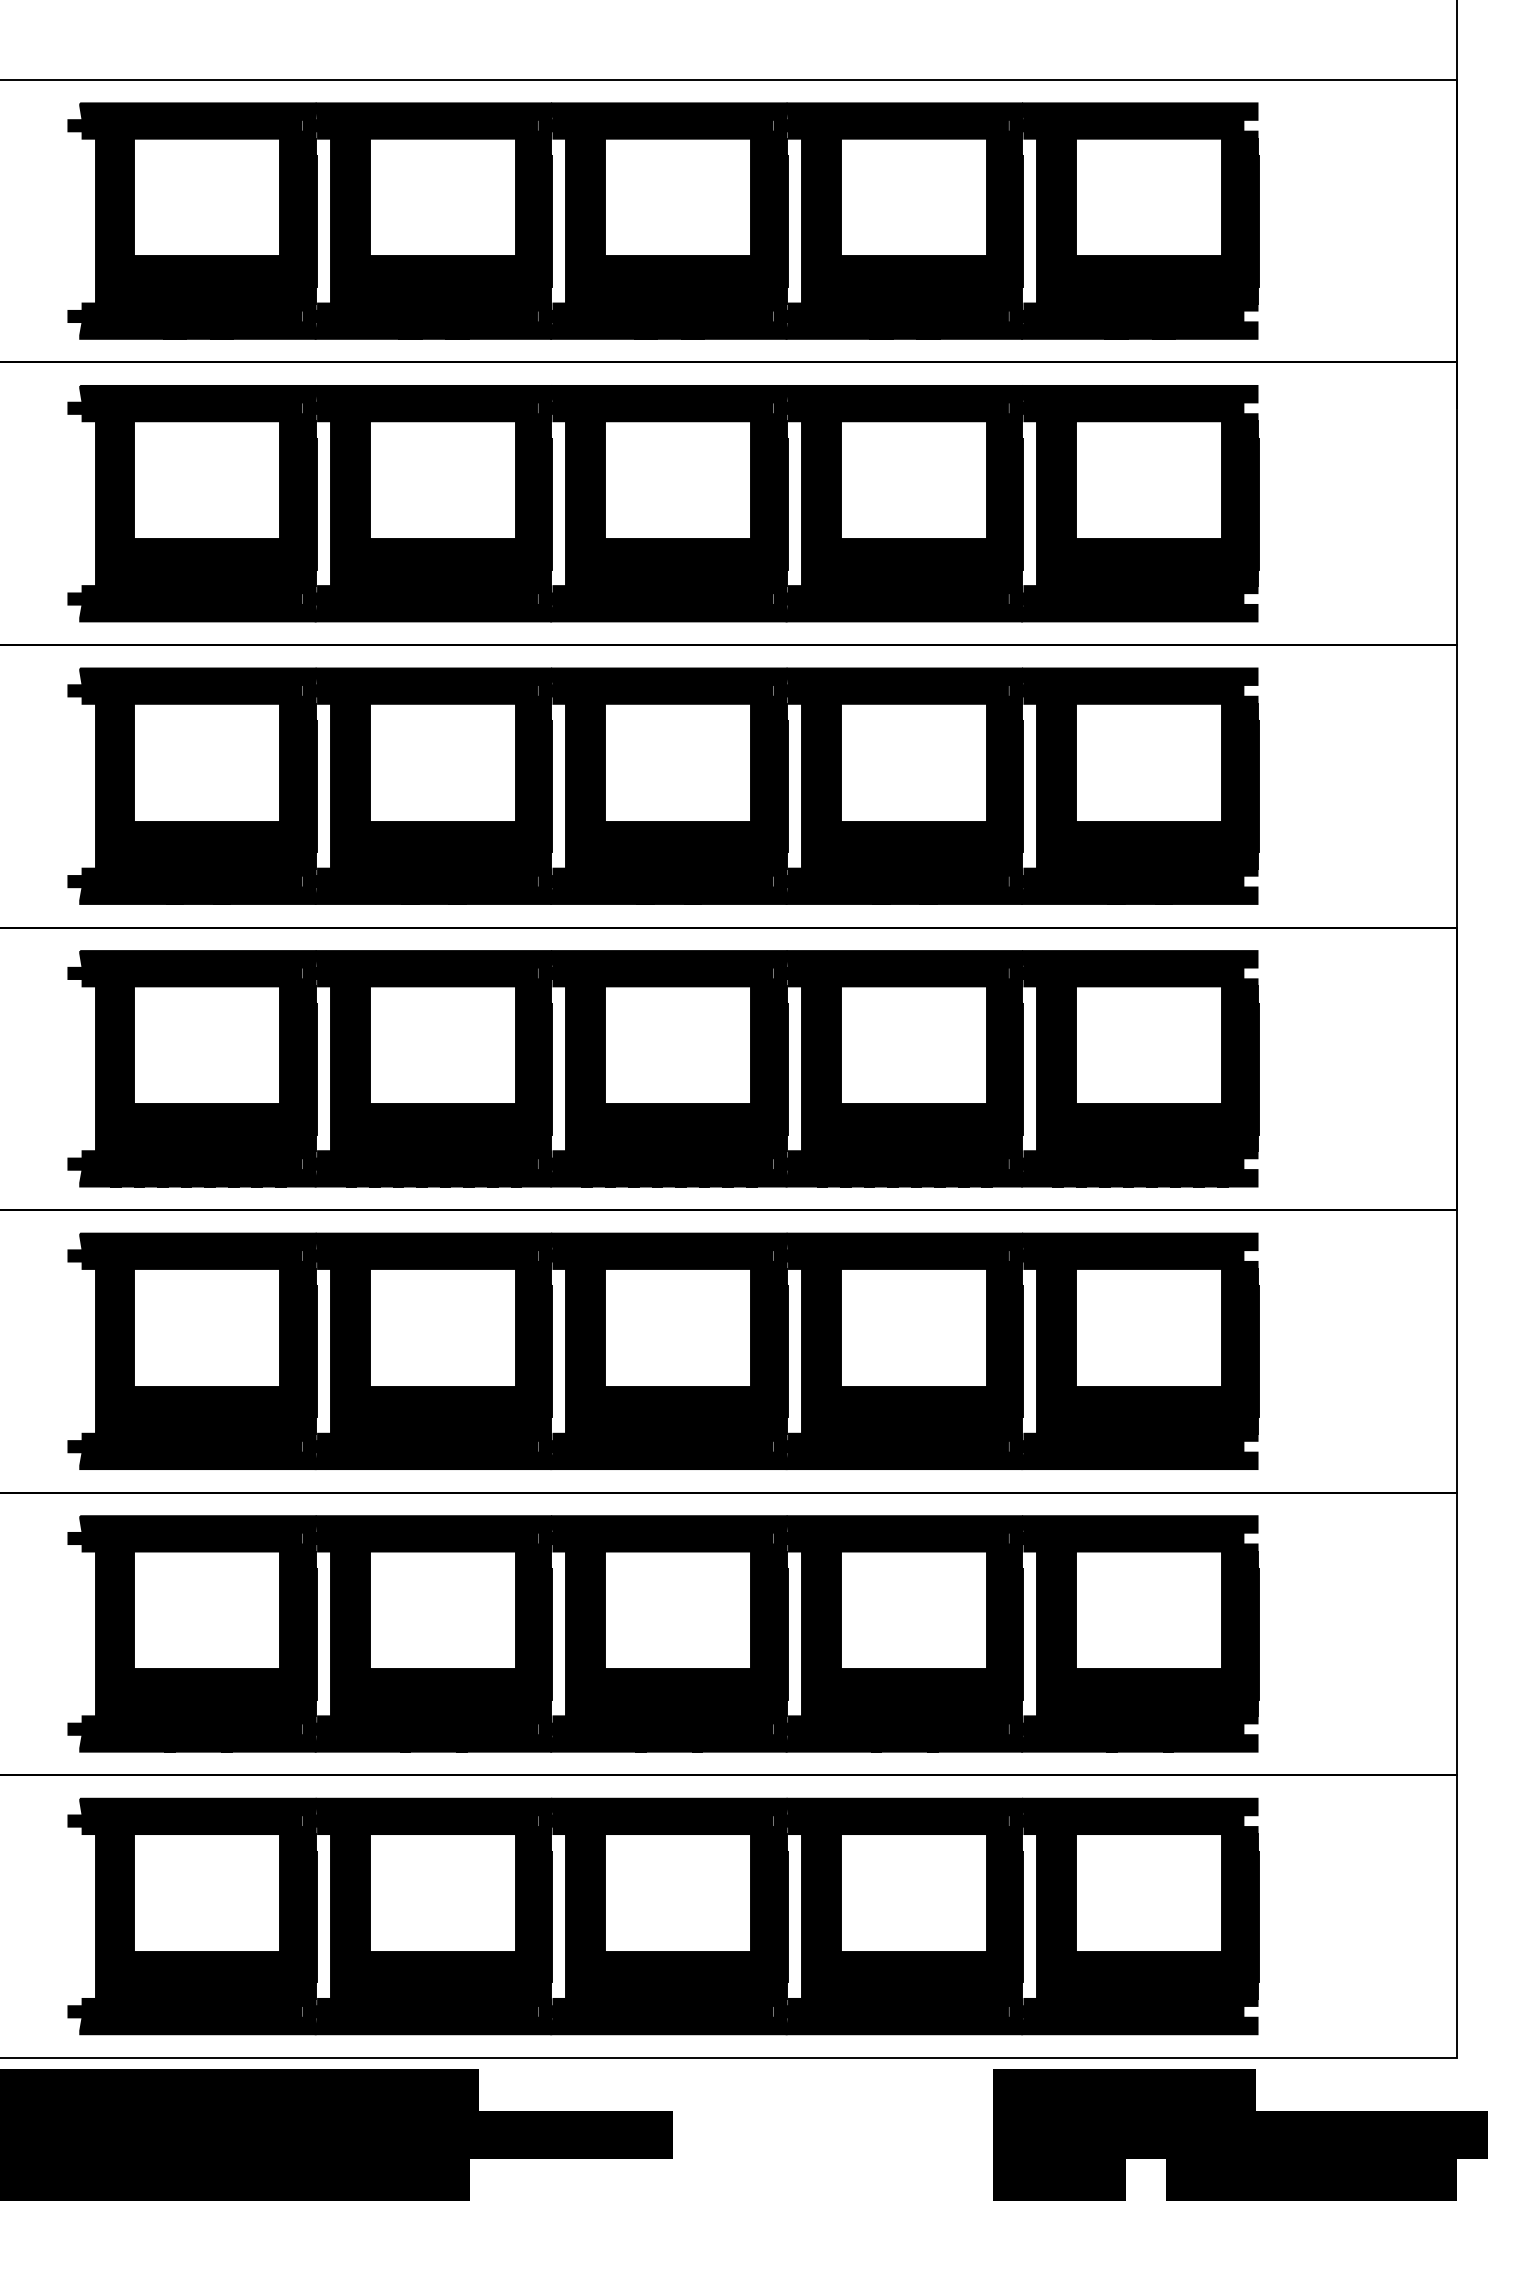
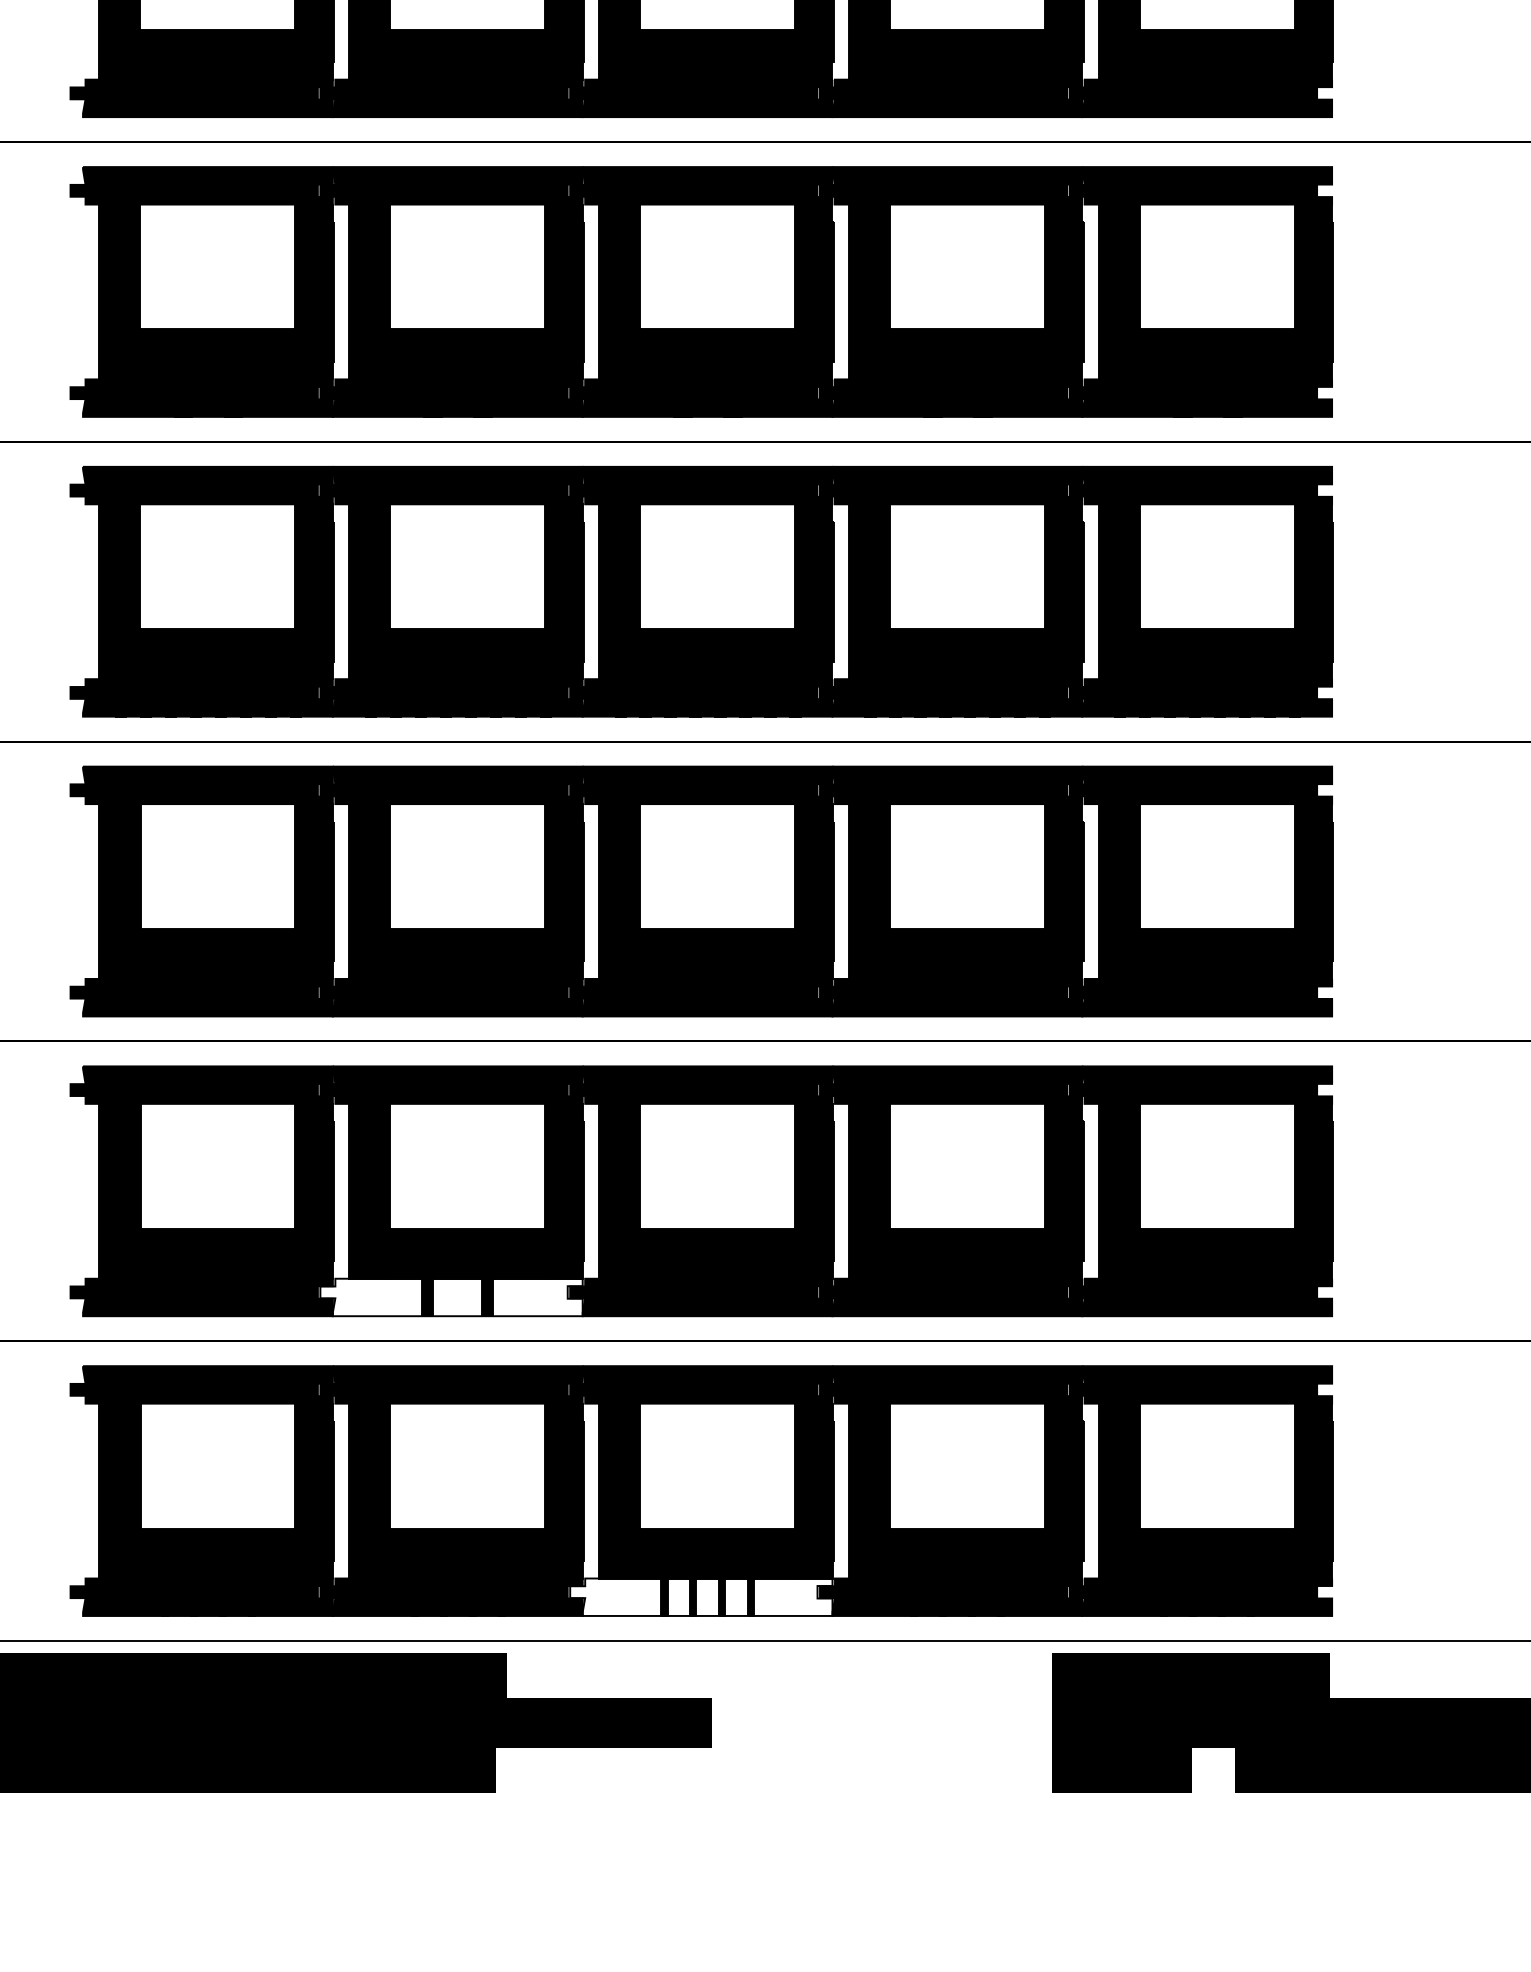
fill: (427, 1733) -> (451, 1296), removed
fill: (662, 2016) -> (700, 1597), removed

